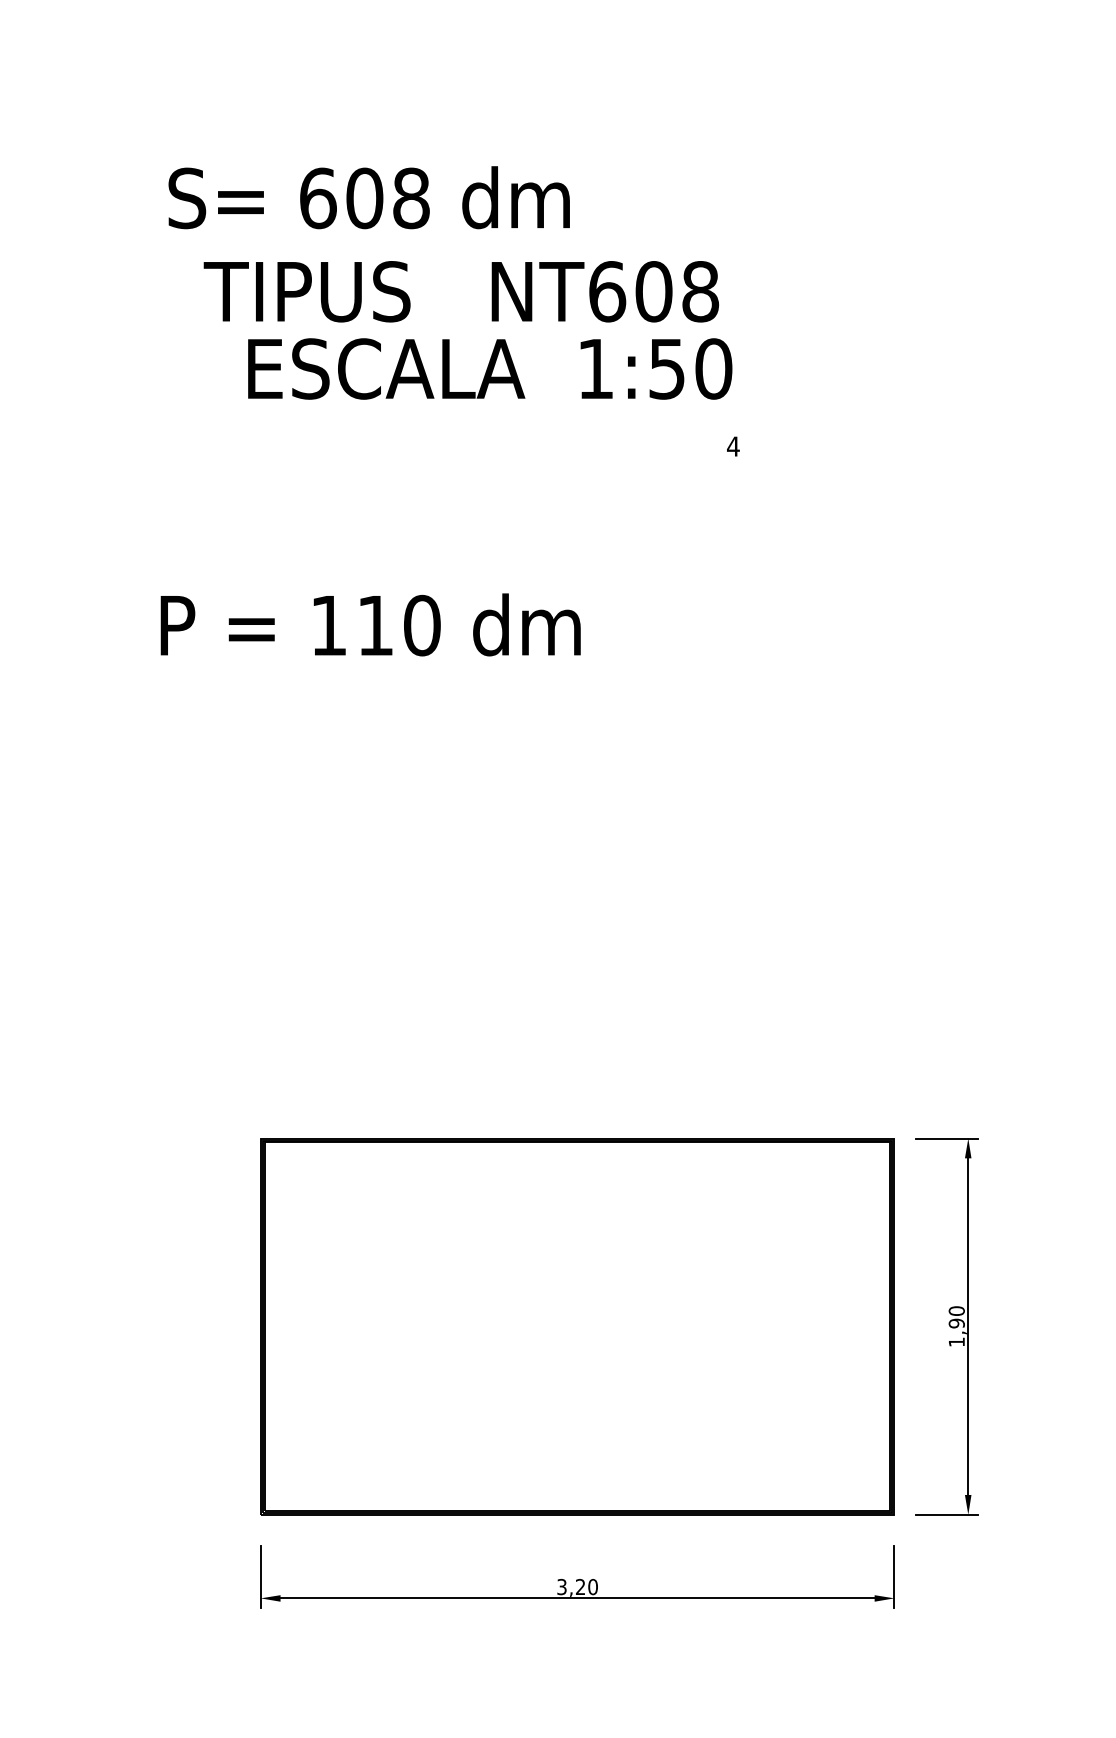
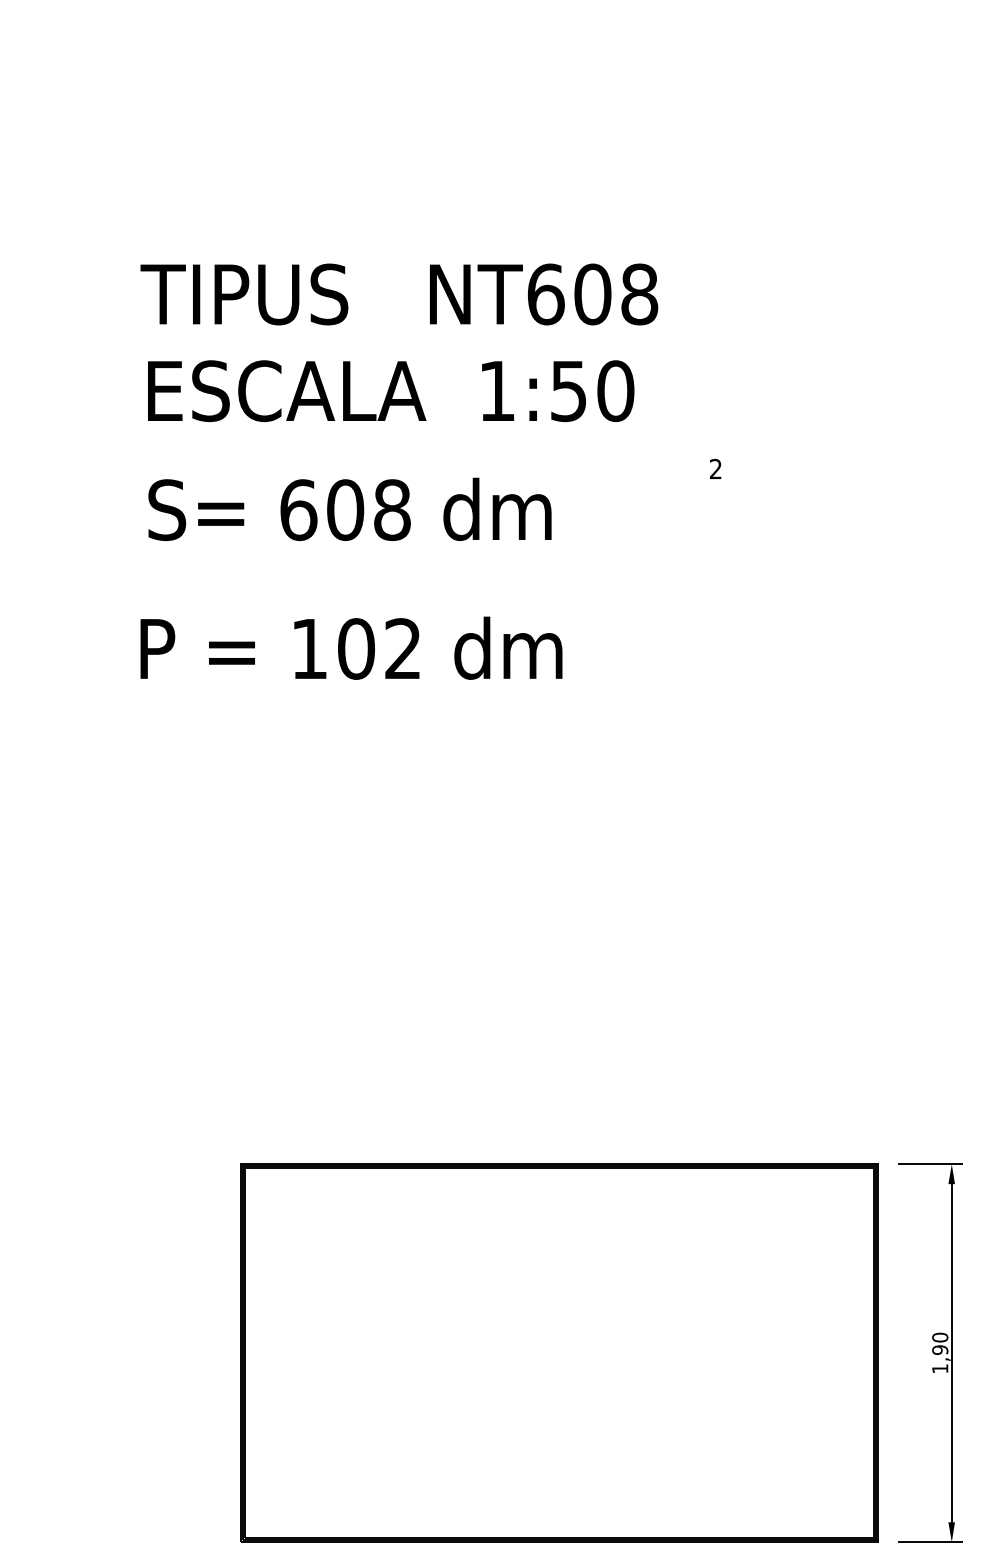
text: (368, 197) -> (349, 509), moved
text: (460, 291) -> (398, 294), moved
text: (490, 368) -> (391, 390), moved
text: (733, 446) -> (715, 469), 4 -> 2
text: (398, 625) -> (379, 648), 110 -> 102

